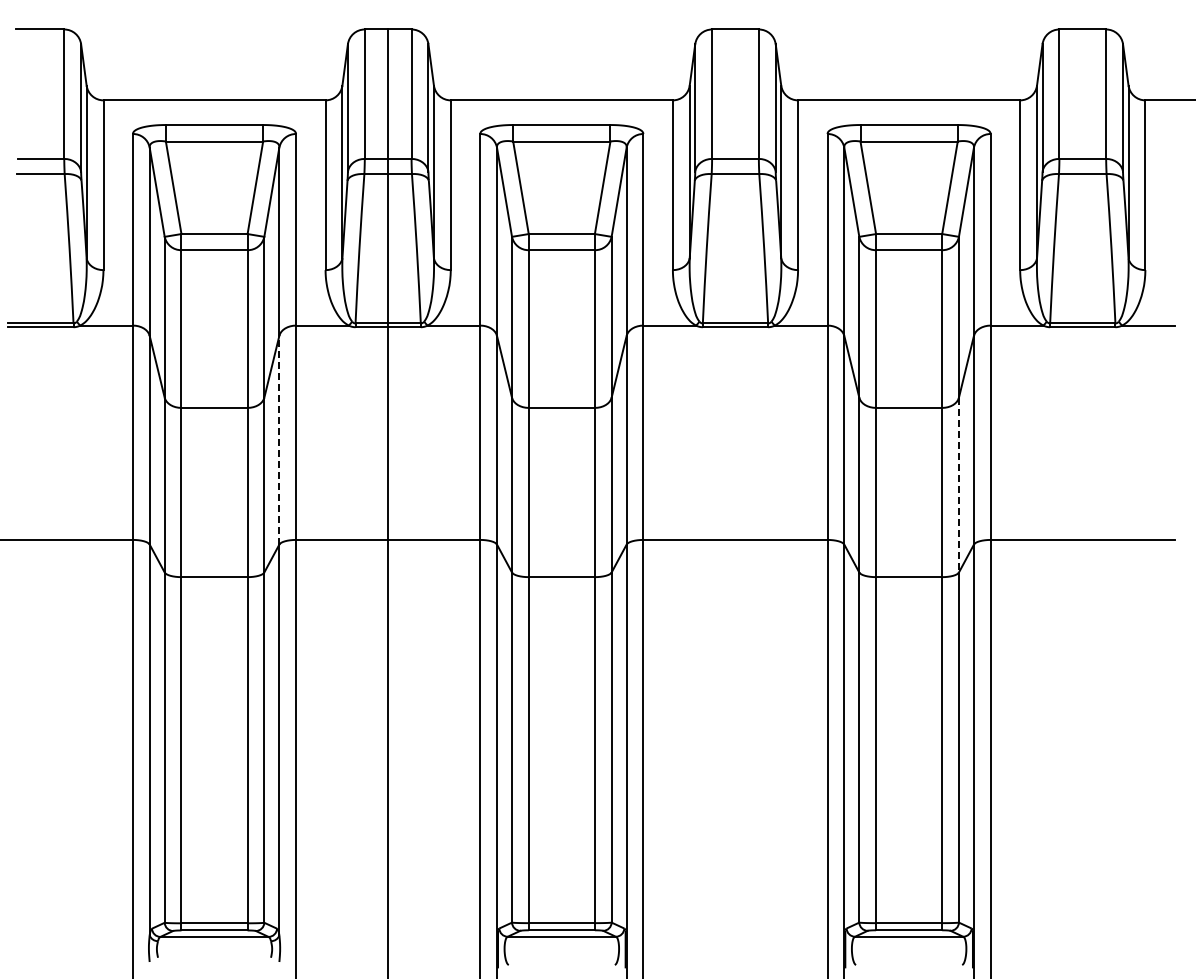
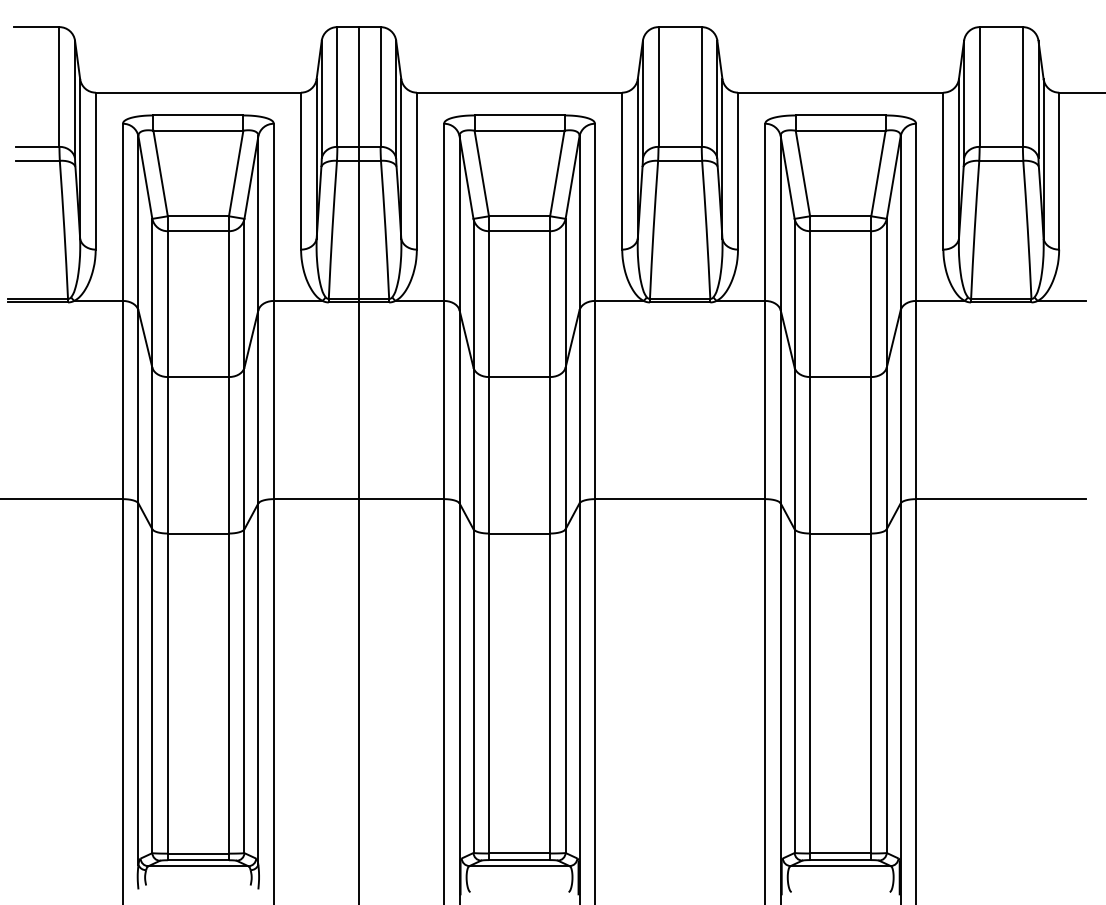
line: (279, 439) -> (258, 406), dashed -> solid
line: (958, 485) -> (886, 448), dashed -> solid

